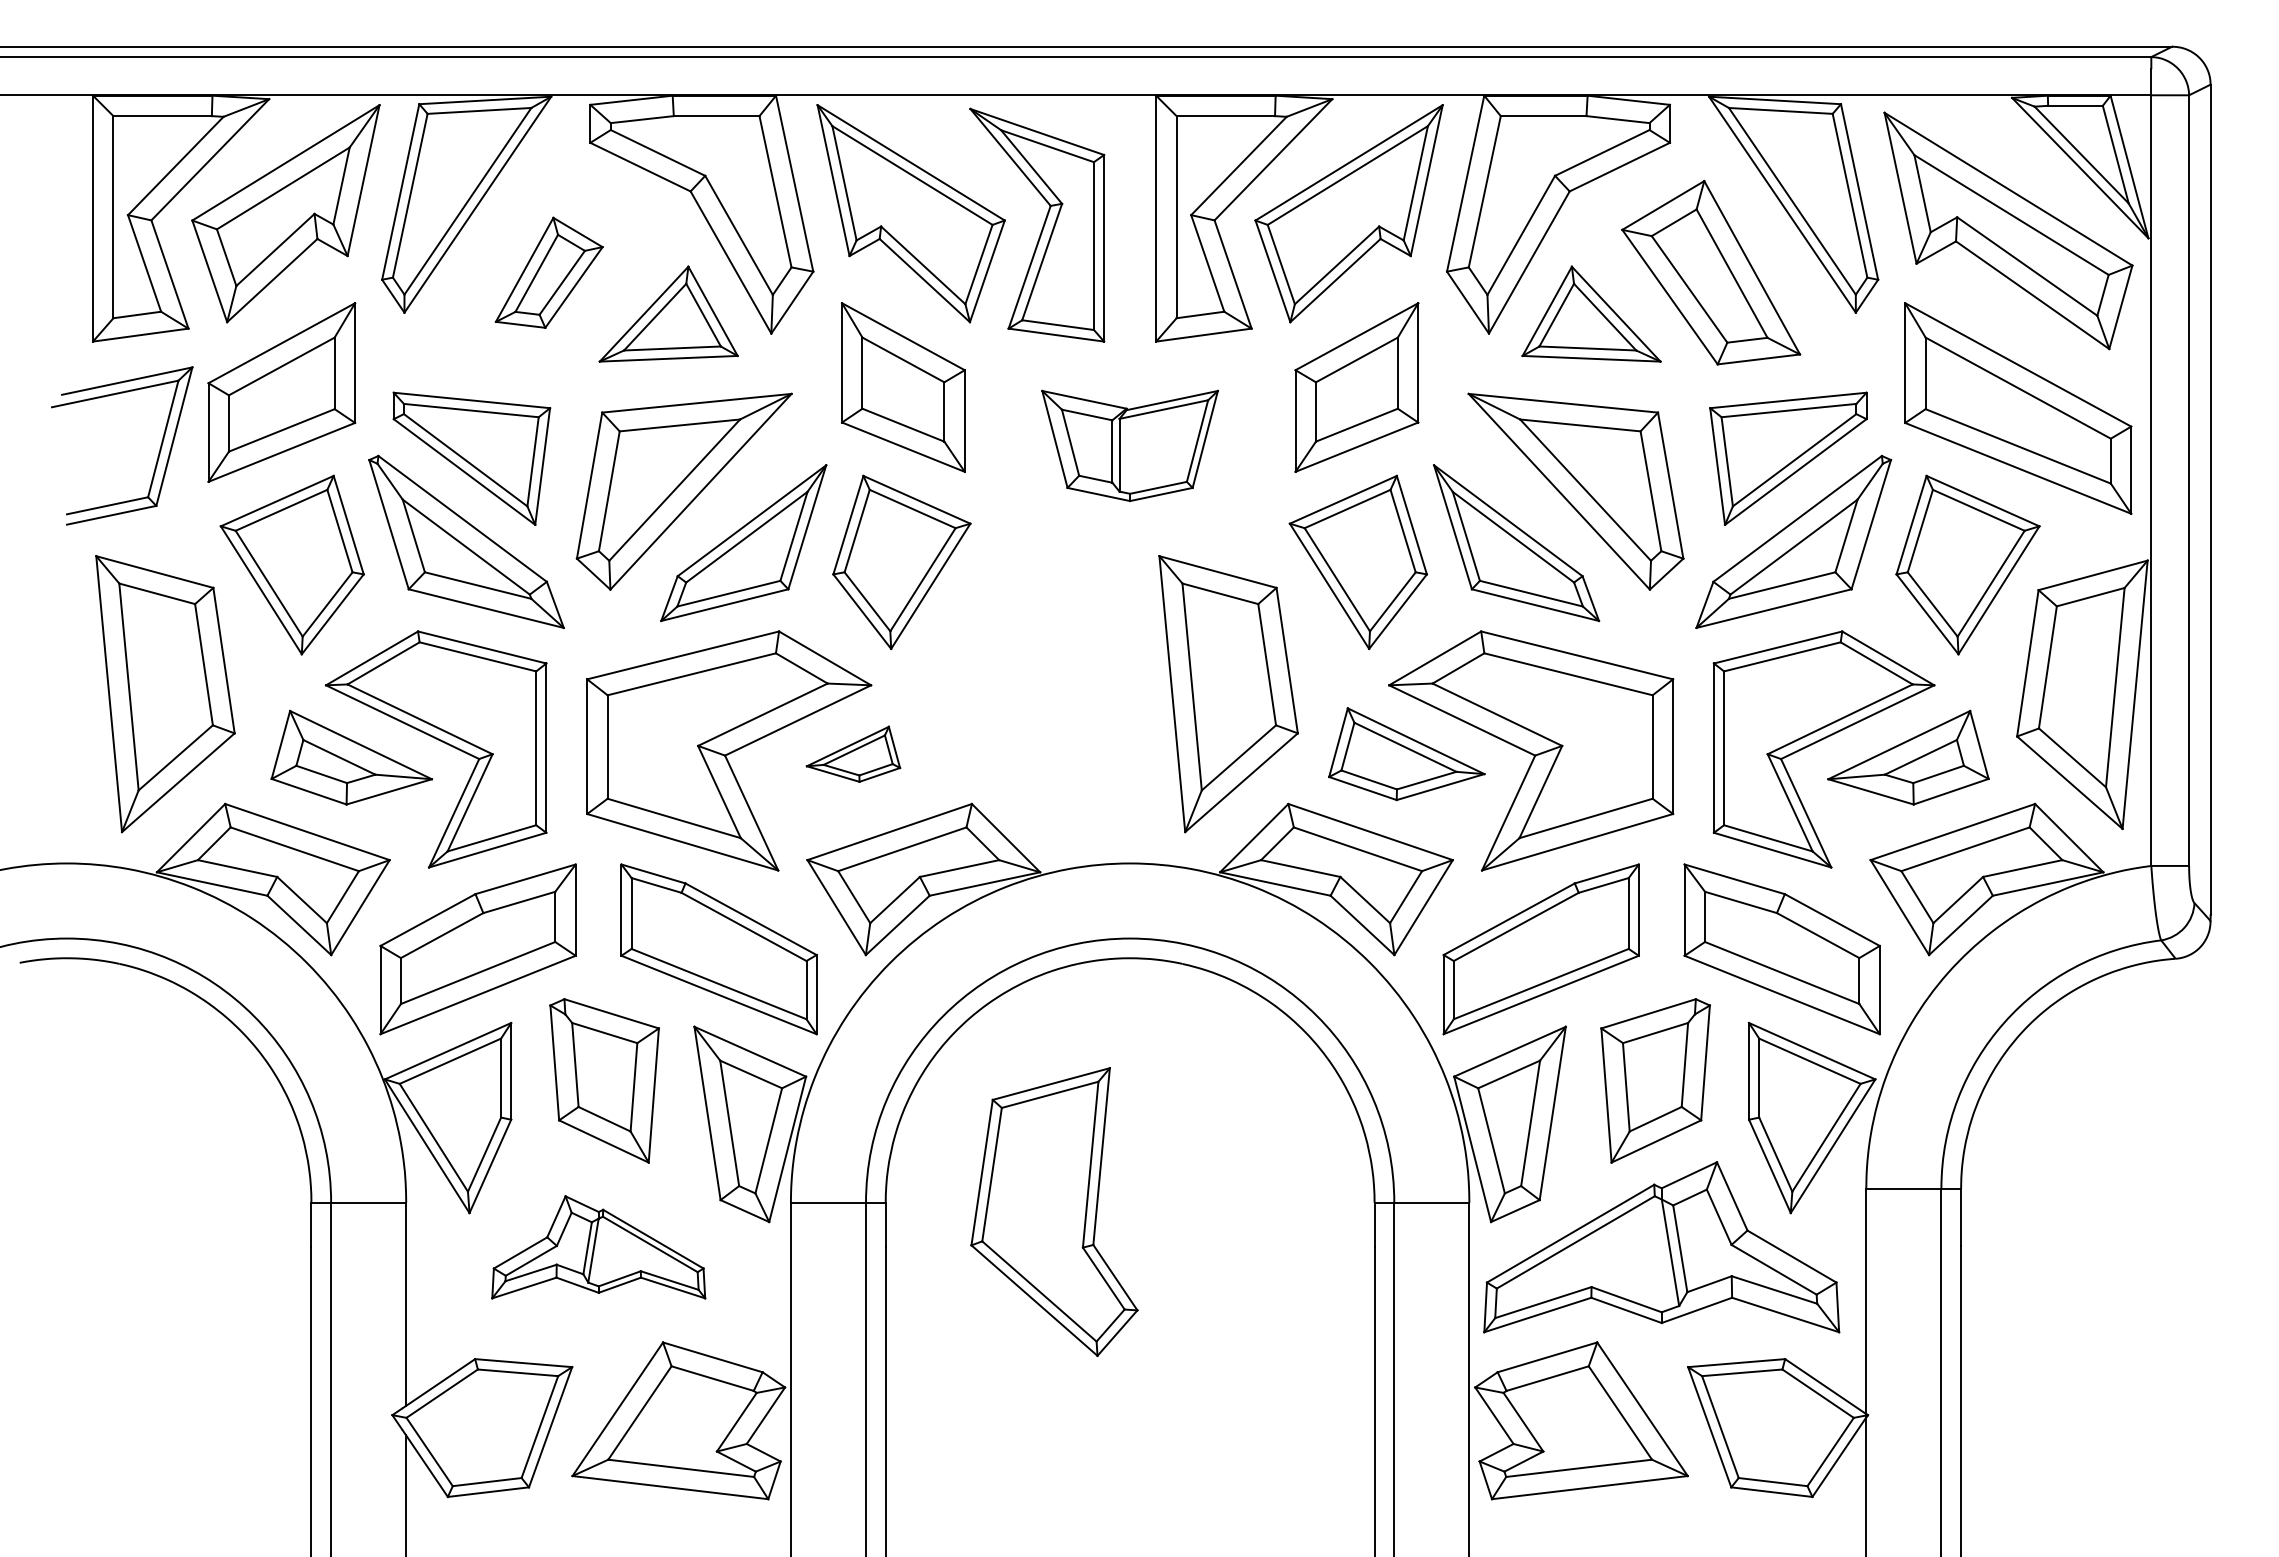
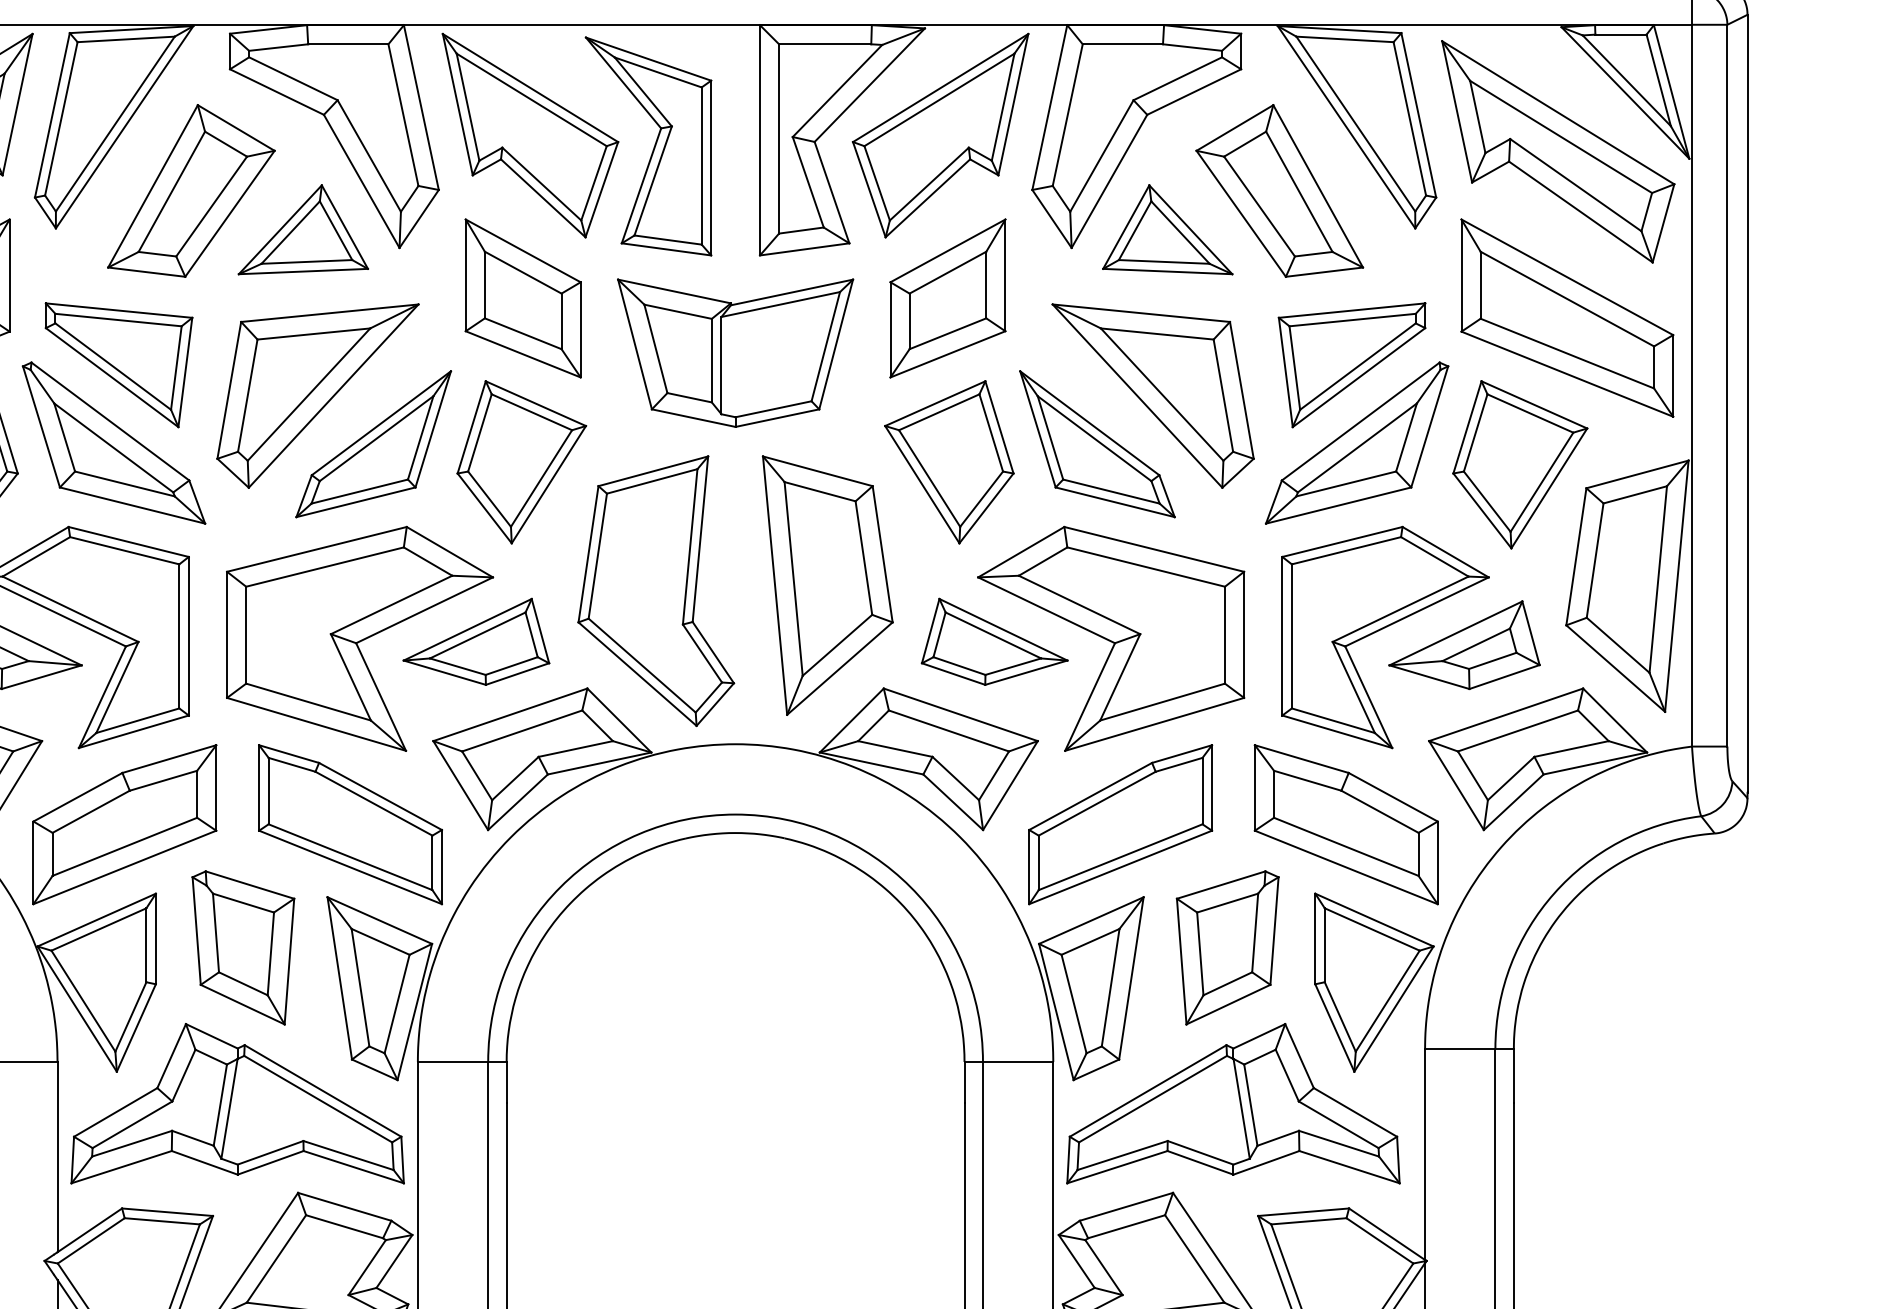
part: (549, 272) -> (191, 190), size x1.67
part: (1129, 445) -> (734, 352), size x1.43
part: (853, 754) -> (476, 642), size x1.67
part: (1054, 1211) -> (656, 590), moved
part: (598, 1247) -> (237, 1103), size x1.67

